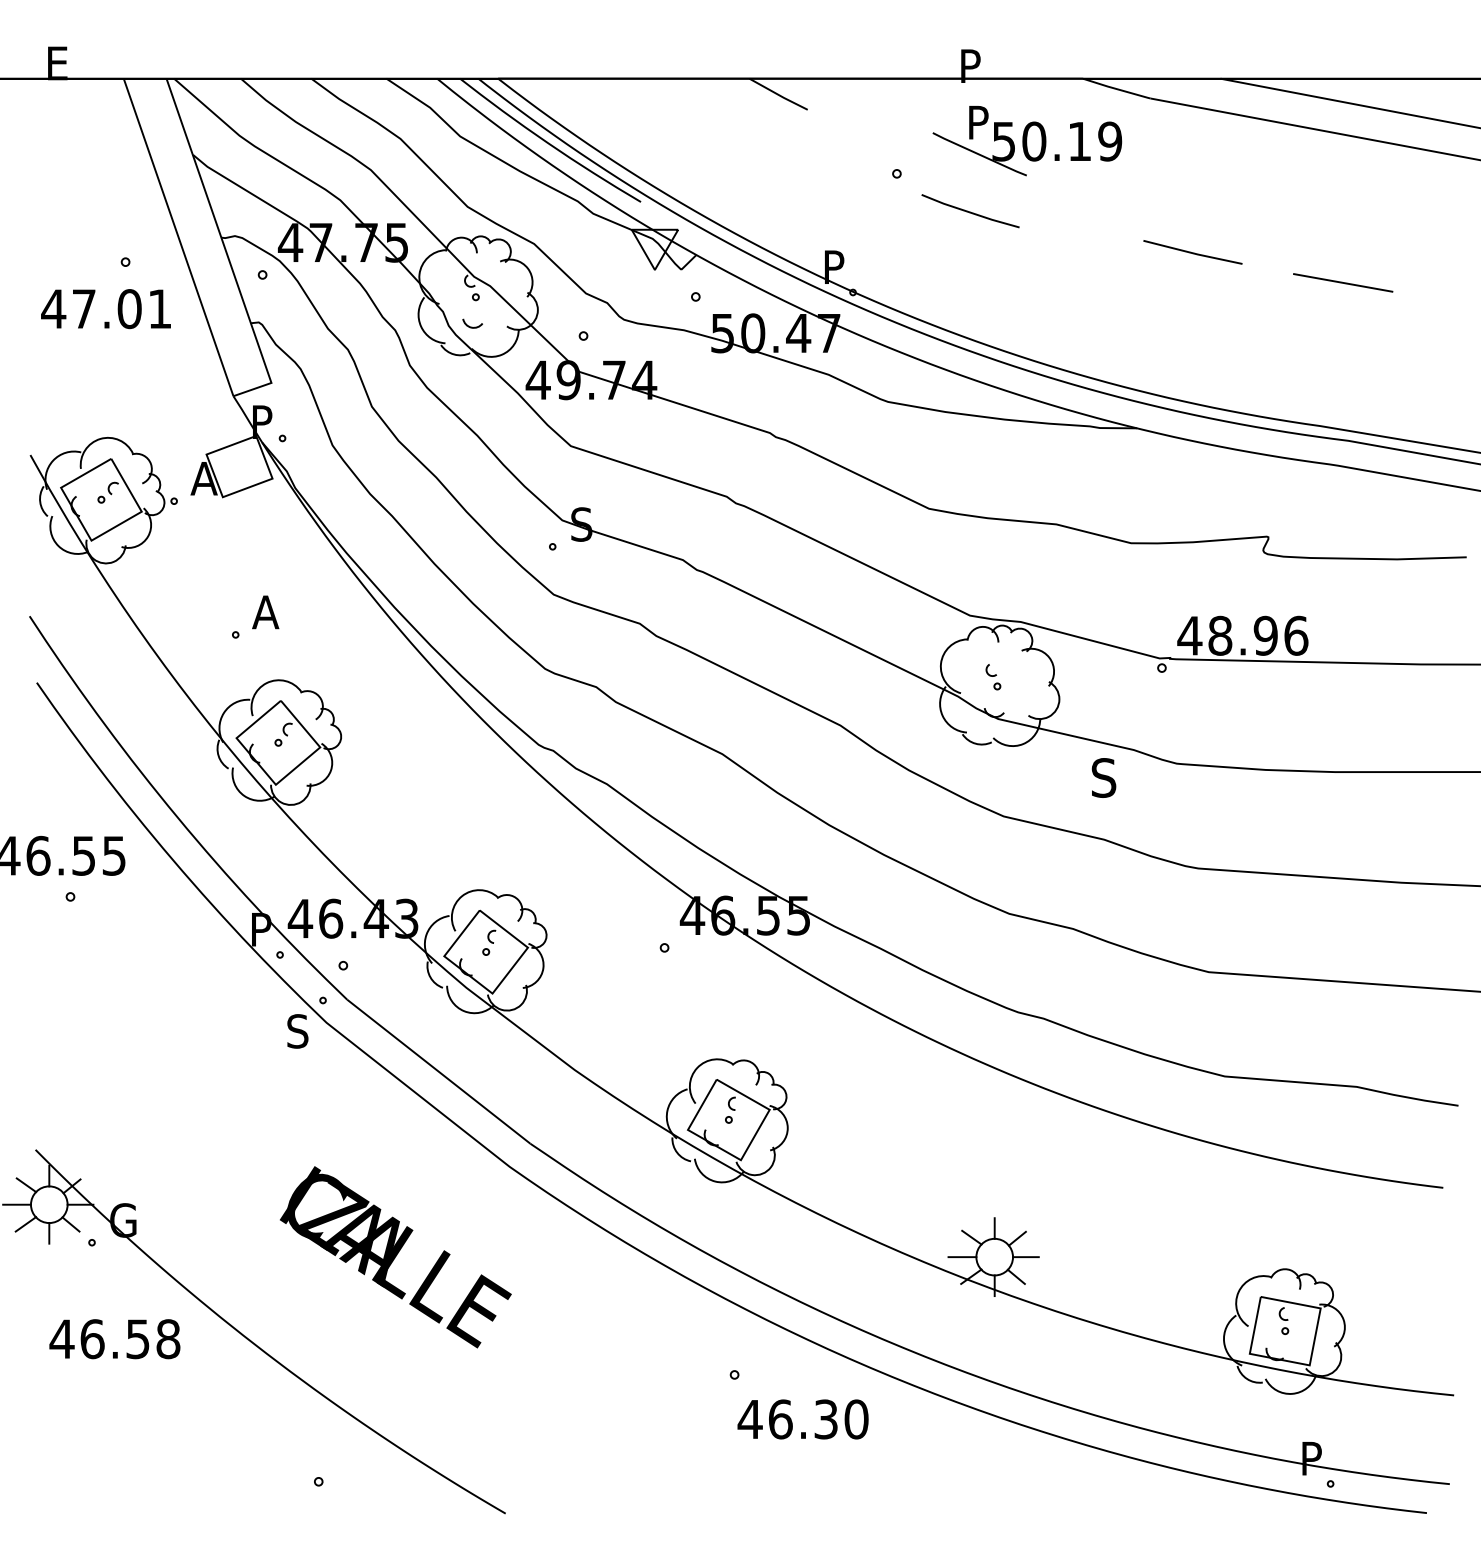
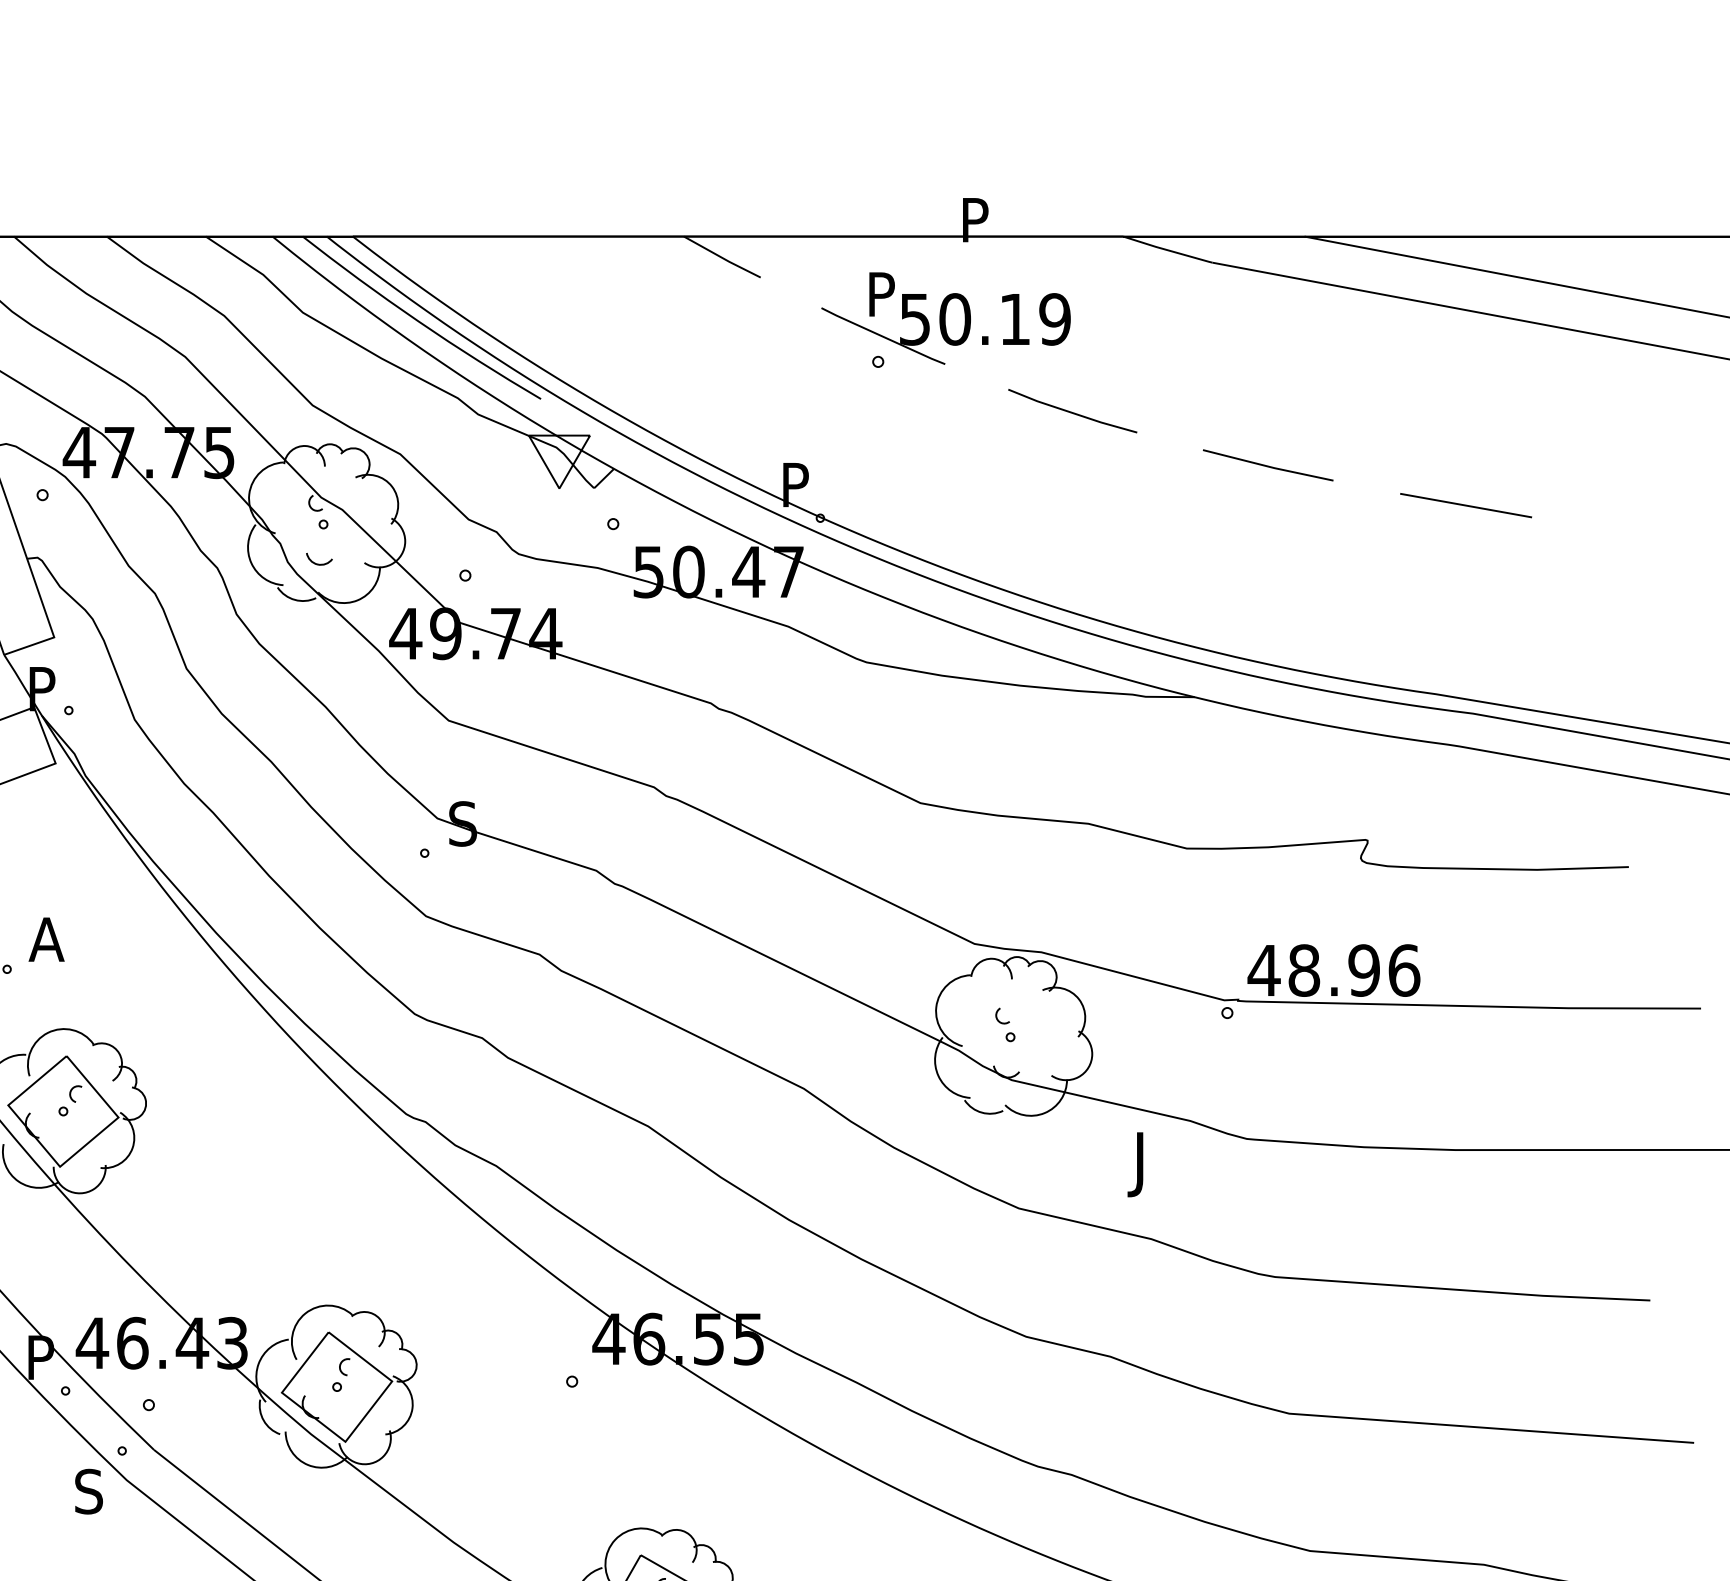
part: (1027, 141) -> (946, 319), moved
line: (970, 211) -> (1072, 411), moved
text: (1101, 782) -> (1147, 1163), S -> J

